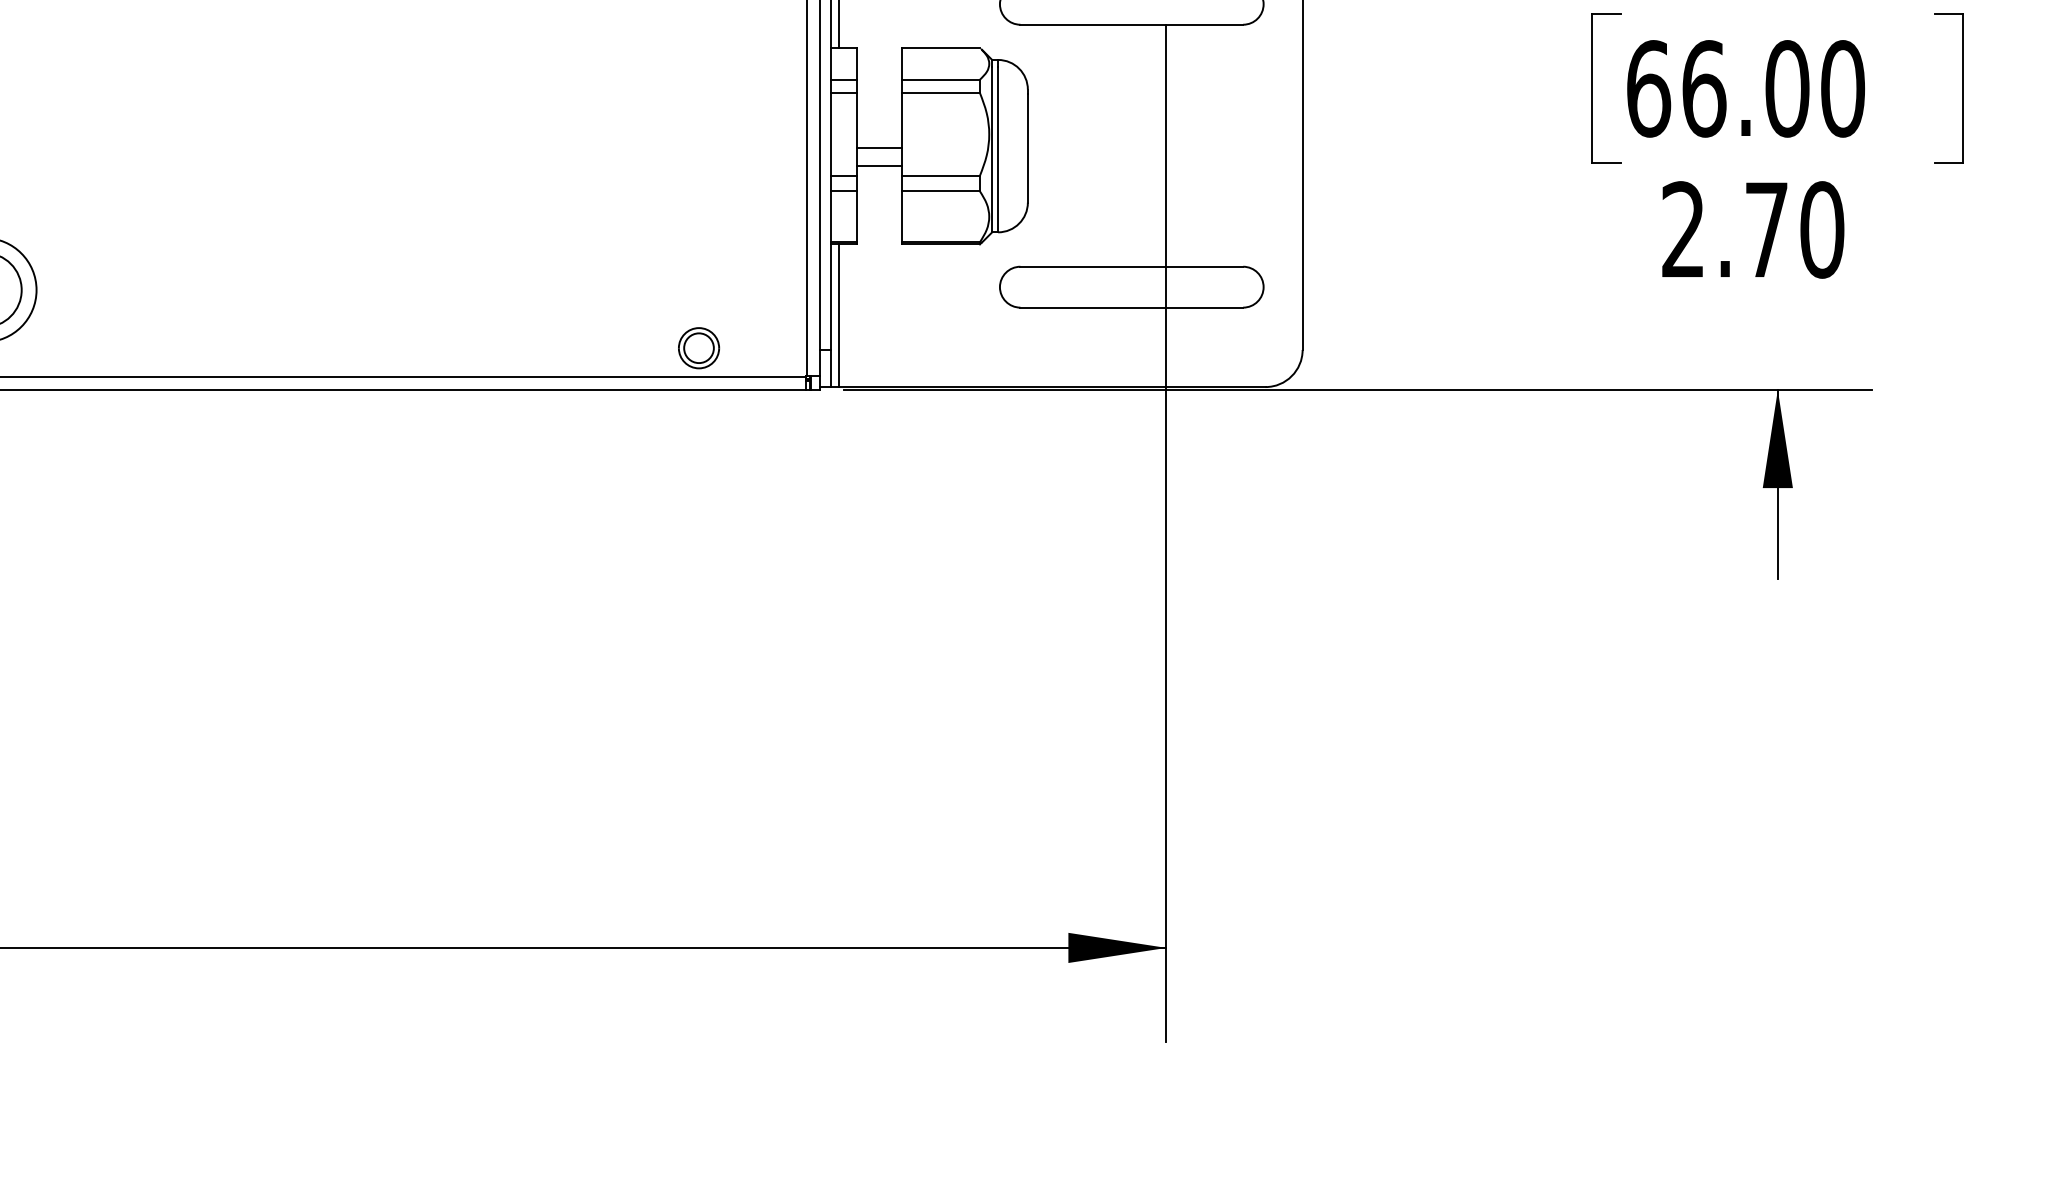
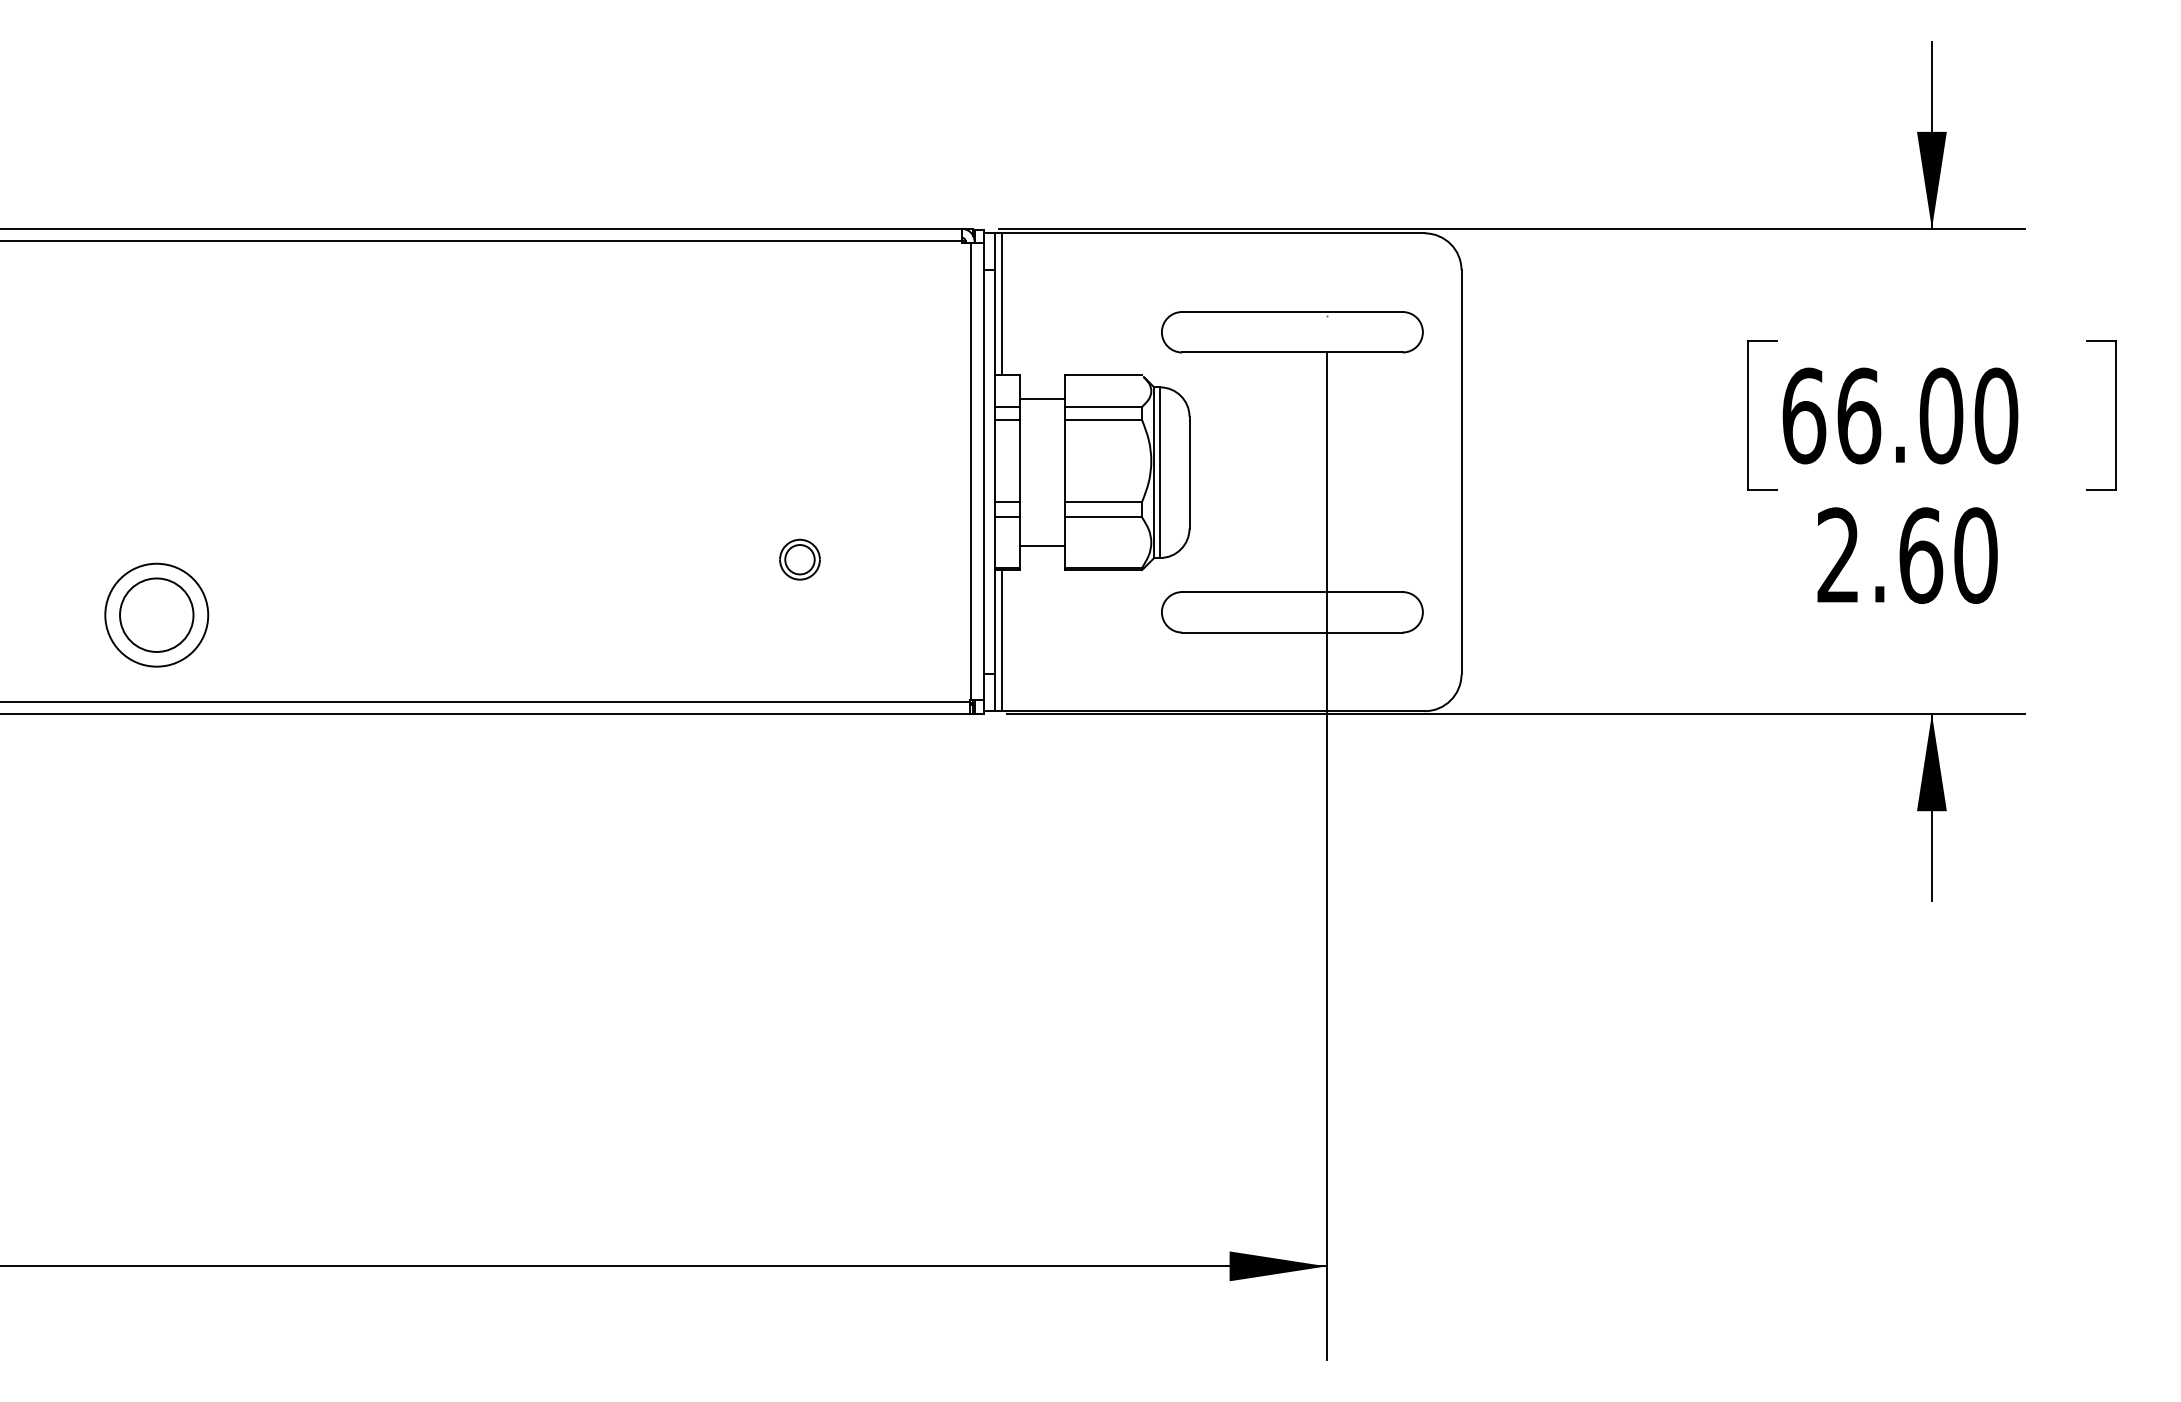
line: (879, 147) -> (1042, 399), moved
line: (879, 166) -> (1042, 546), moved
text: (1767, 229) -> (1921, 555), 2.70 -> 2.60
part: (698, 348) -> (799, 559), moved

